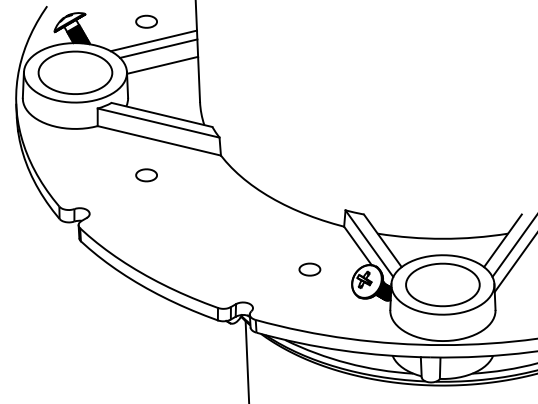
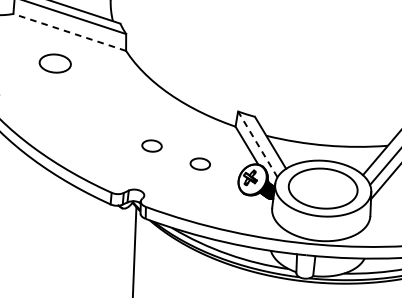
line: (158, 140) -> (69, 32), solid -> dashed
part: (146, 175) -> (55, 63), size x1.6
line: (369, 243) -> (257, 144), solid -> dashed
part: (256, 254) -> (151, 145), added

